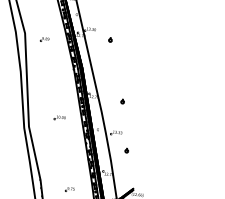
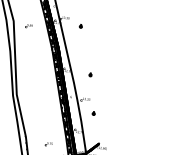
part: (59, 117) -> (40, 87), removed

